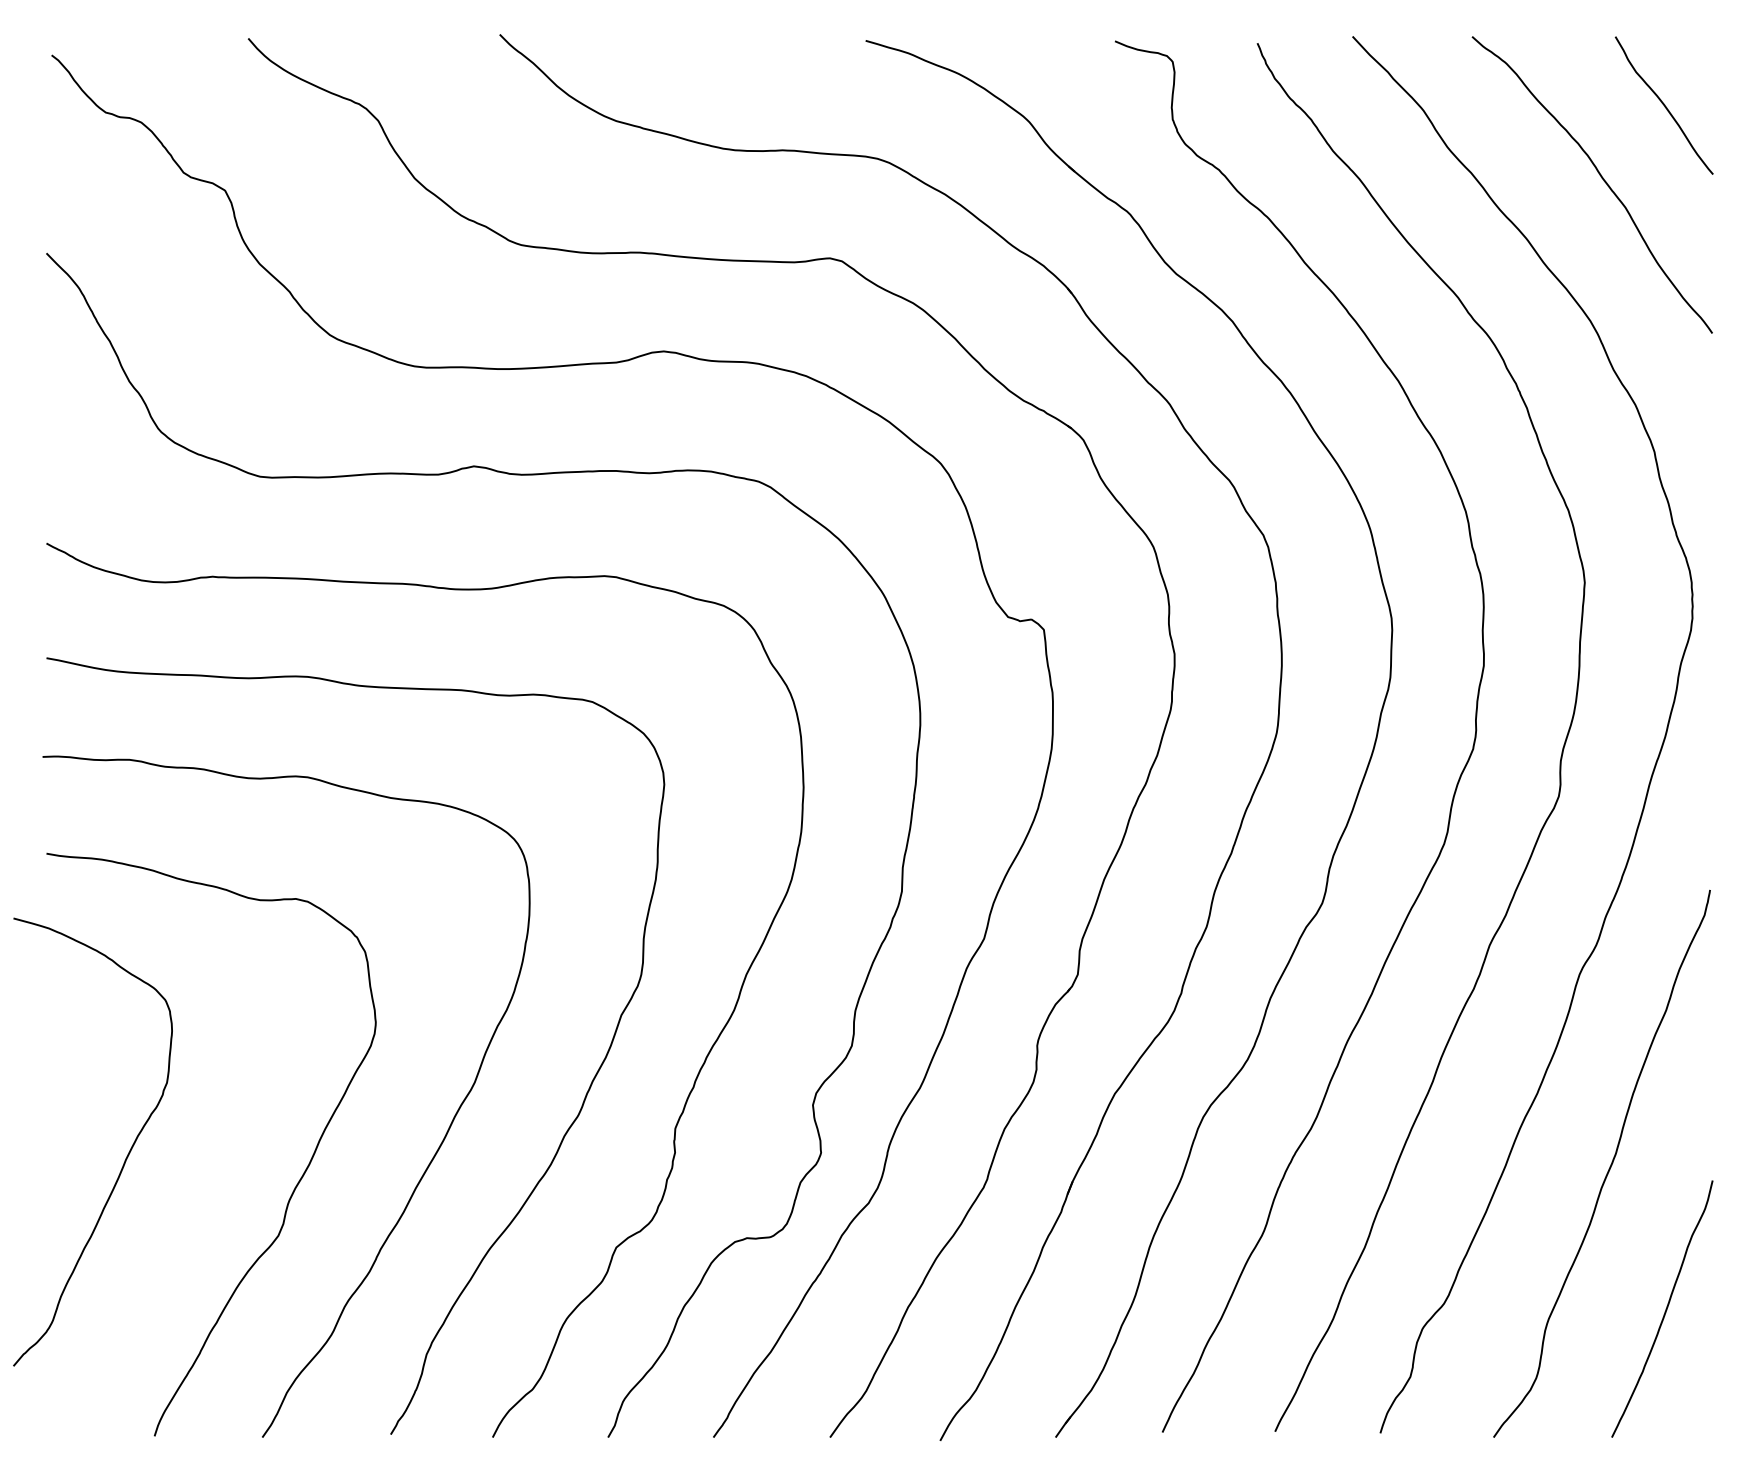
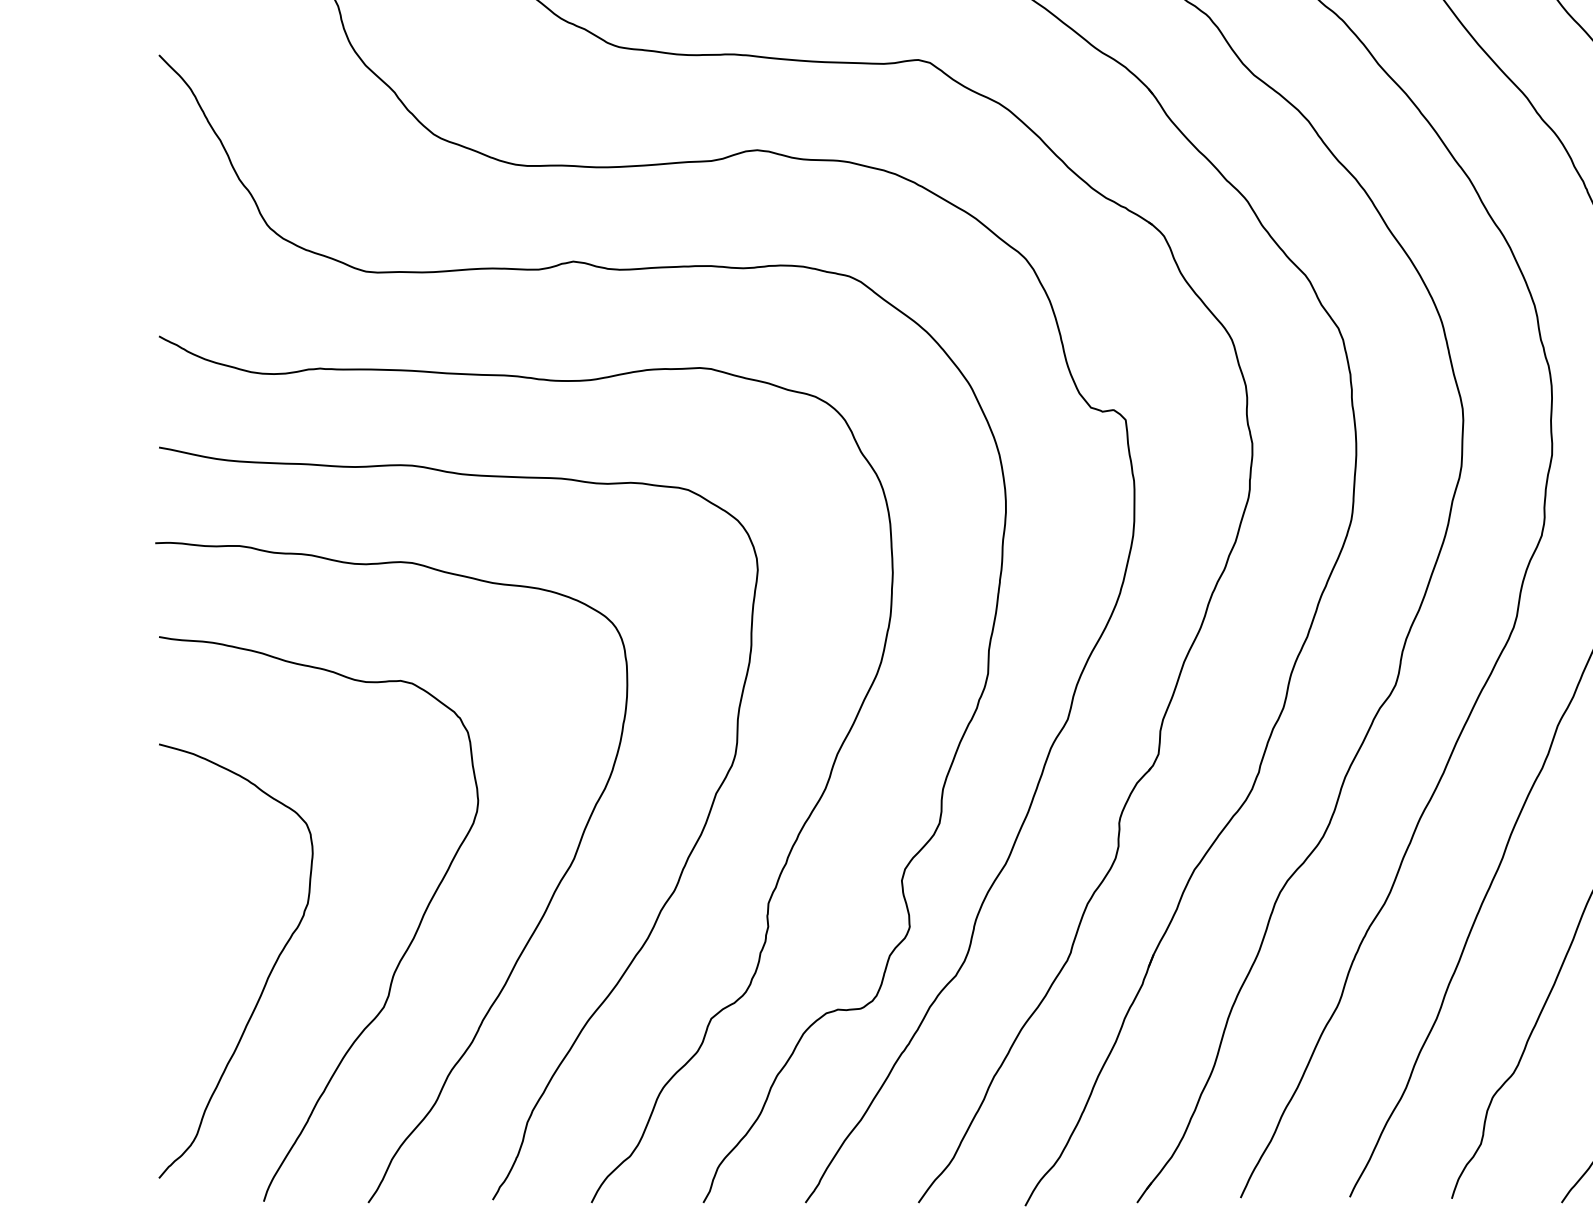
curve: (125, 1158) -> (267, 977), moved

